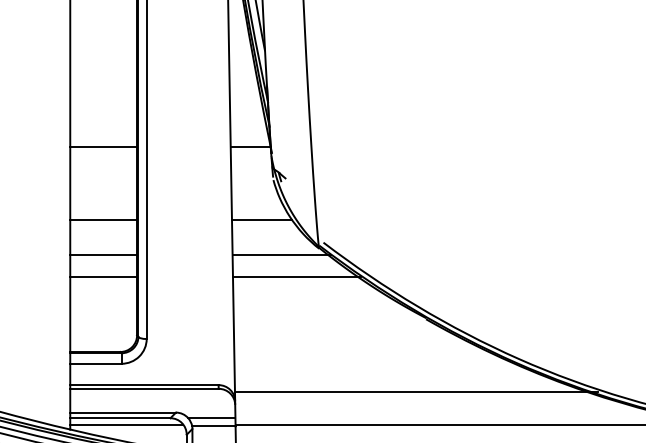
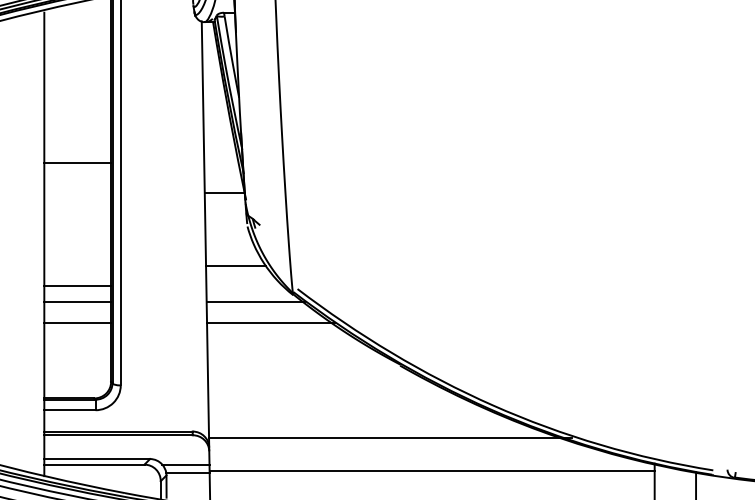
line: (103, 147) -> (77, 163), moved
line: (103, 219) -> (77, 285), moved
line: (126, 425) -> (100, 471), removed

